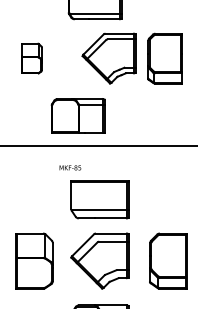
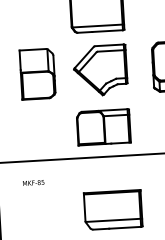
part: (31, 58) -> (37, 74), size x1.67
part: (108, 58) -> (99, 70), moved
part: (77, 115) -> (103, 126), moved
text: (70, 167) -> (33, 182), moved

